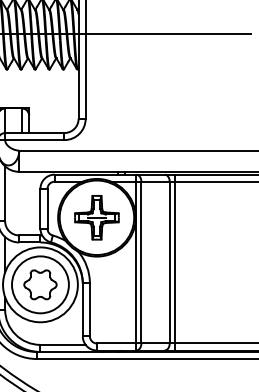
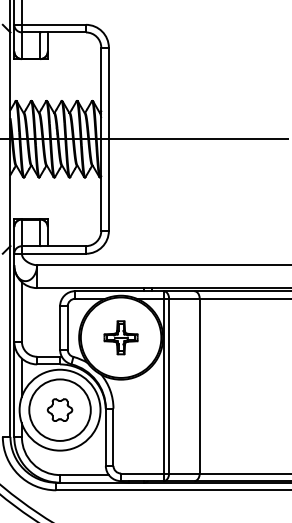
part: (96, 217) -> (120, 337), size x0.7
line: (175, 262) -> (205, 386), removed
part: (39, 284) -> (59, 409), size x0.7

